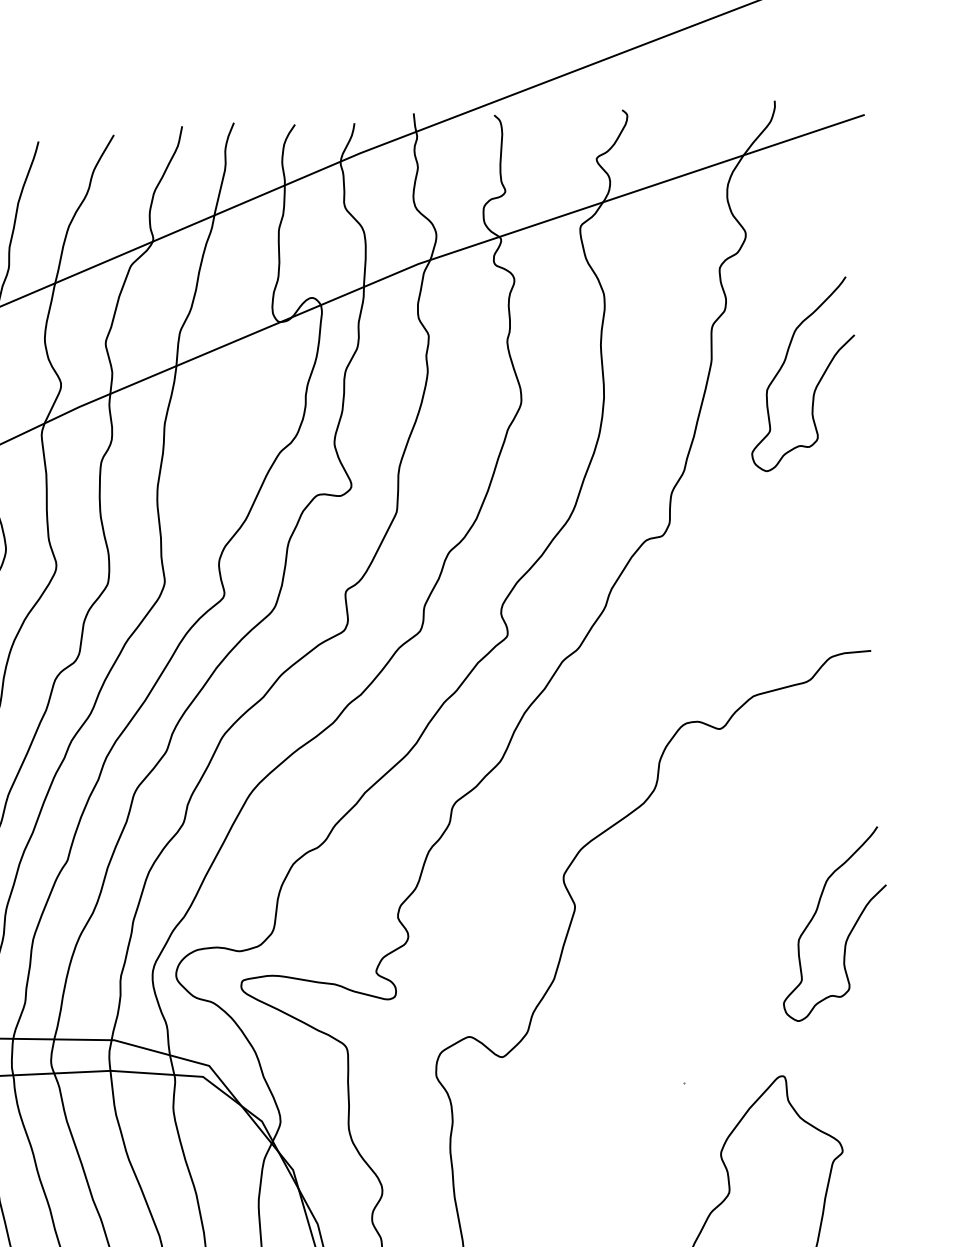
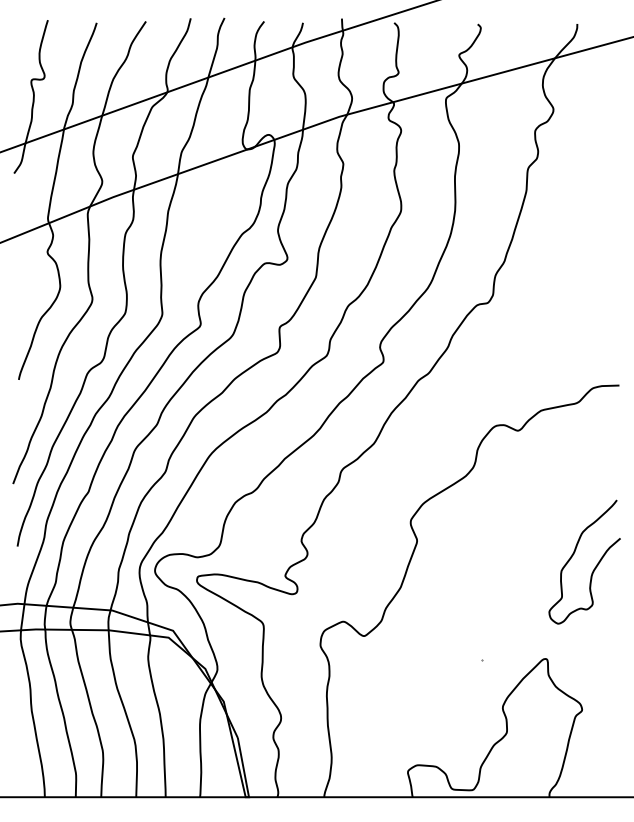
curve: (817, 381) -> (594, 208), removed

